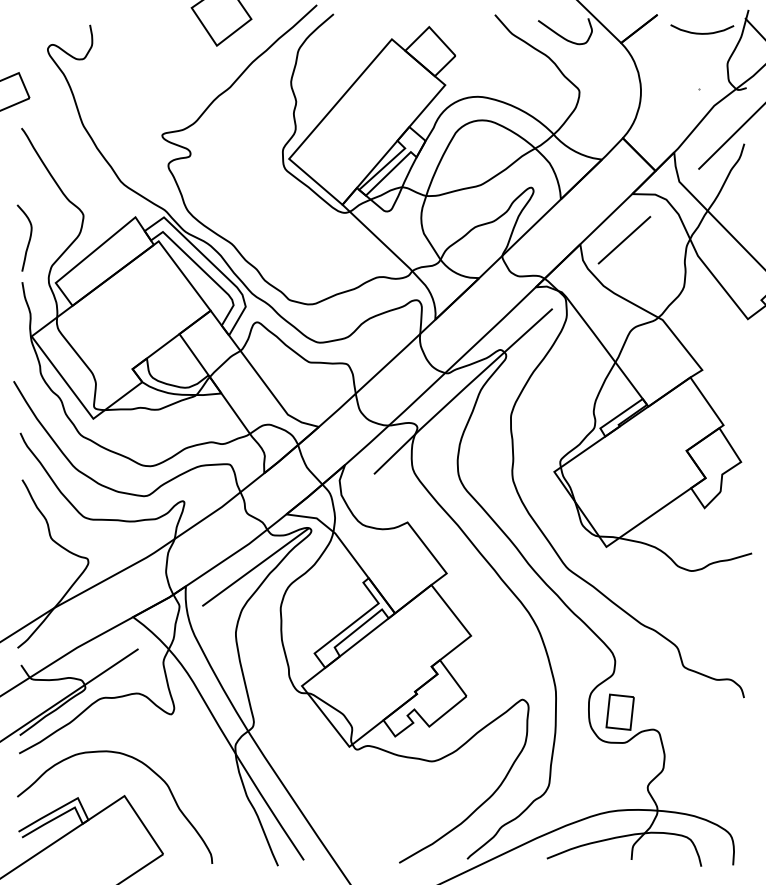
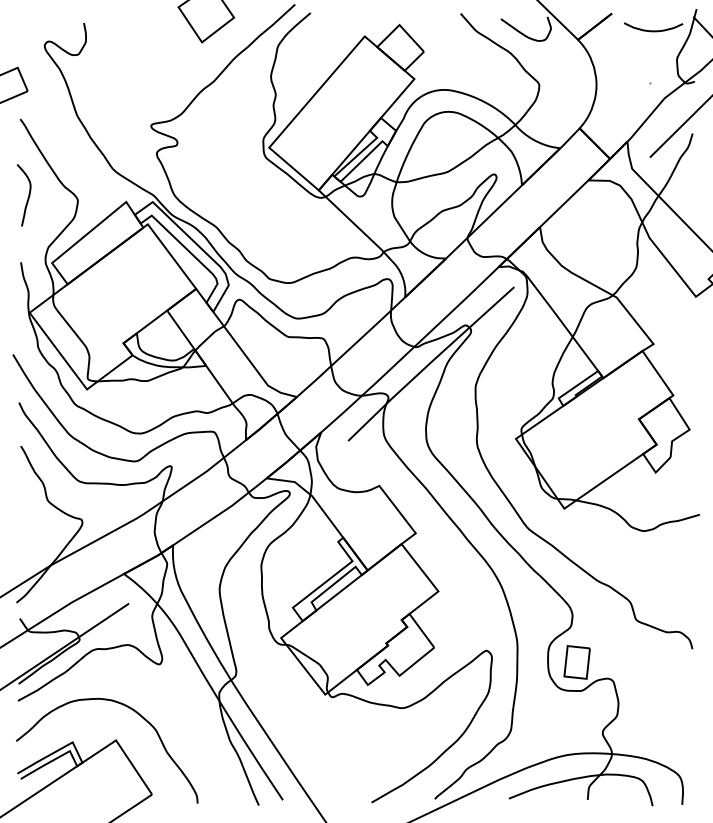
line: (624, 239) -> (581, 222), removed
curve: (28, 240) -> (27, 197), moved
line: (256, 567) -> (238, 527), removed

